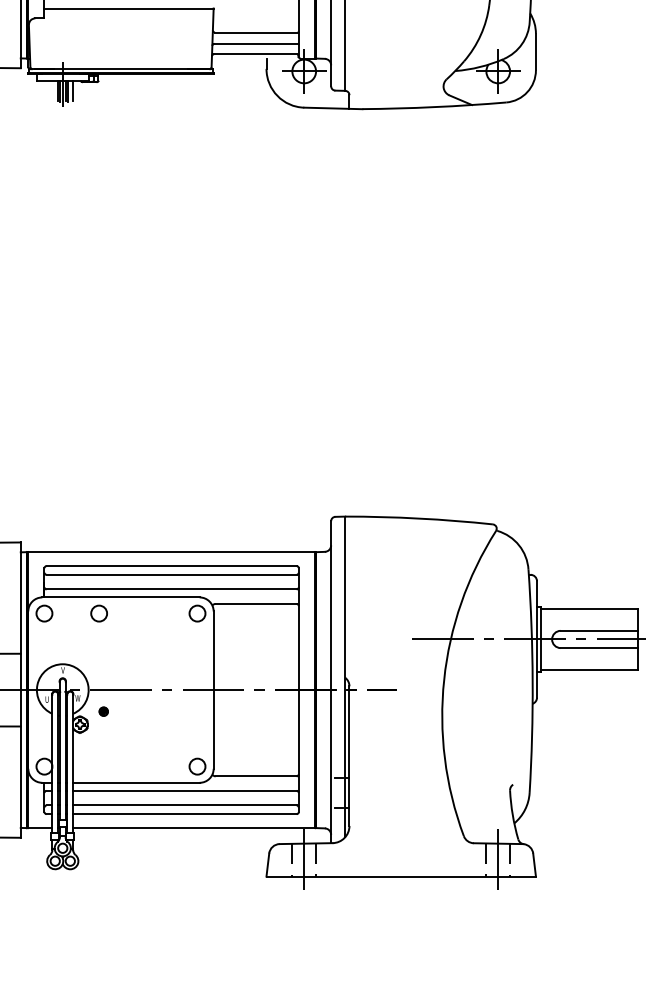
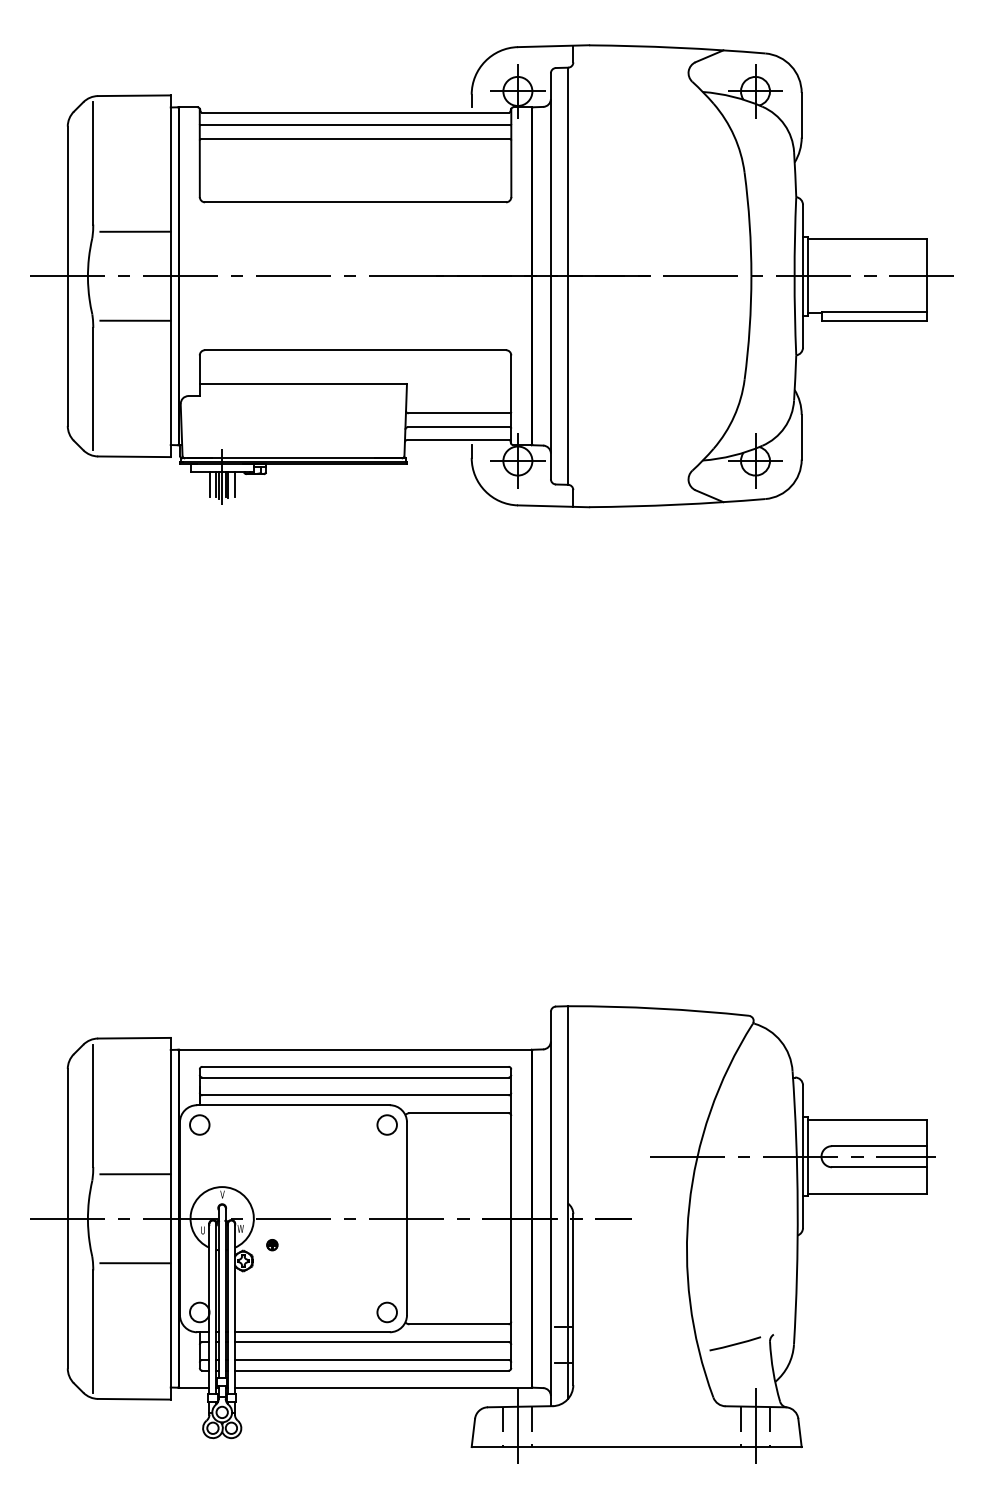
line: (52, 90) -> (209, 484), added
circle: (98, 613) -> (266, 1124), removed
line: (481, 791) -> (735, 1343), added

